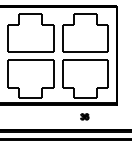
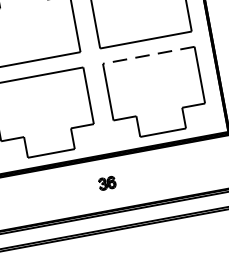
line: (85, 59) -> (148, 54), solid -> dashed
part: (84, 116) -> (106, 182), moved

